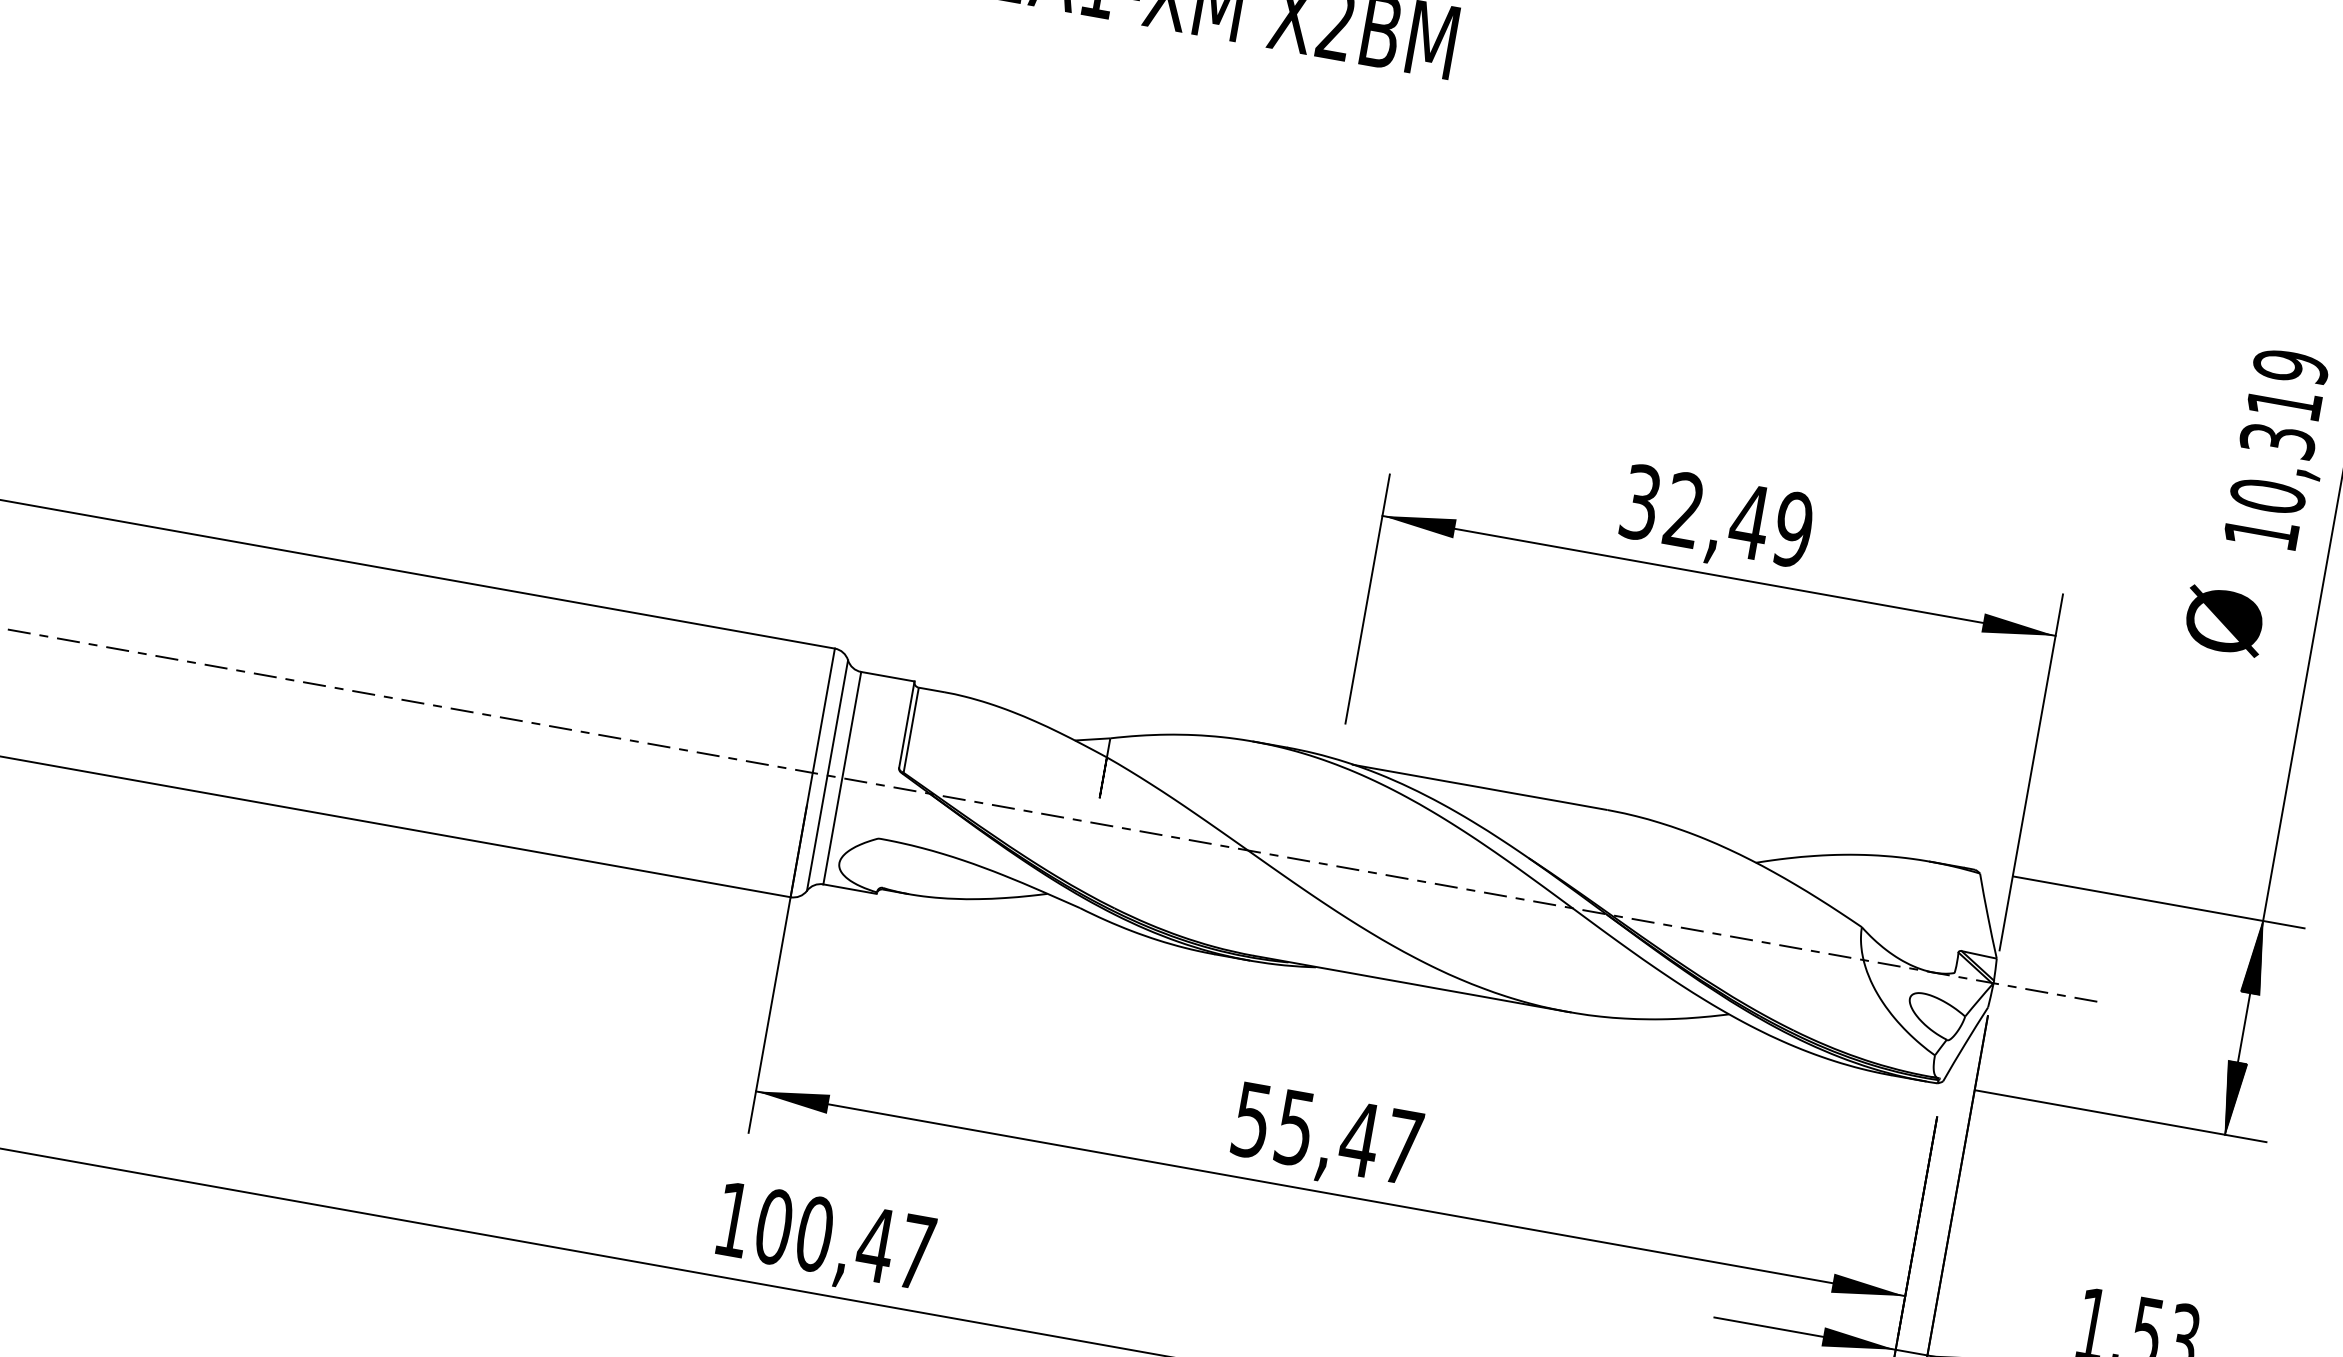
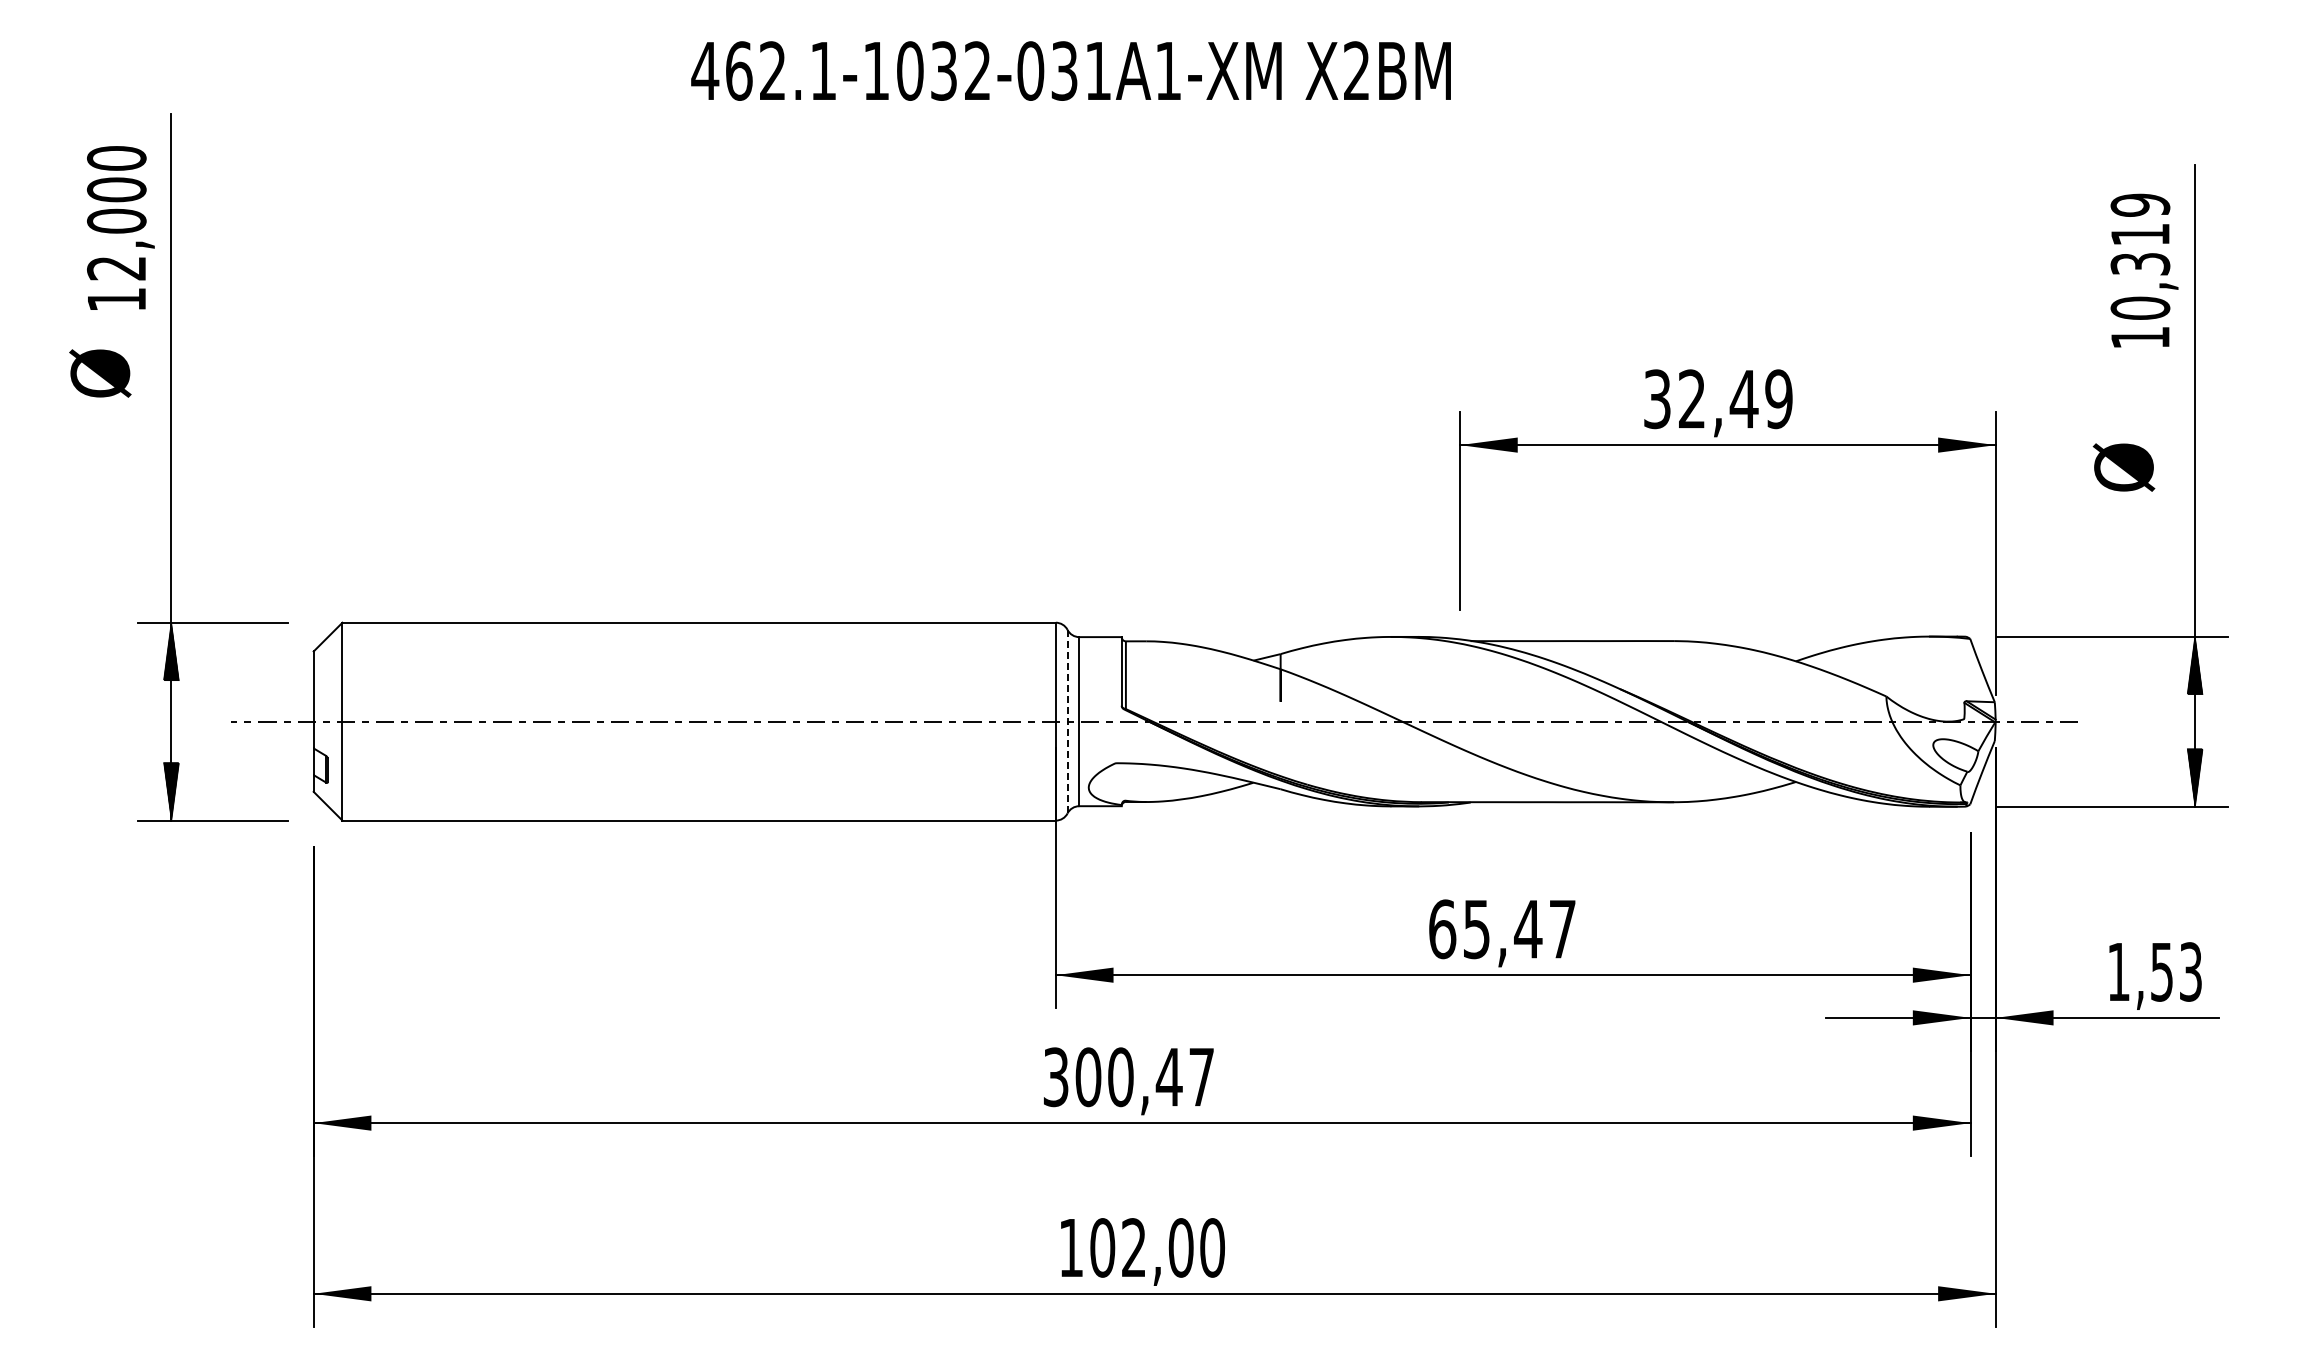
text: (2223, 620) -> (2123, 467), moved
line: (827, 775) -> (1067, 721), solid -> dashed
text: (1252, 1120) -> (1442, 929), 55,47 -> 65,47
text: (732, 1219) -> (1055, 1077), 100,47 -> 300,47

